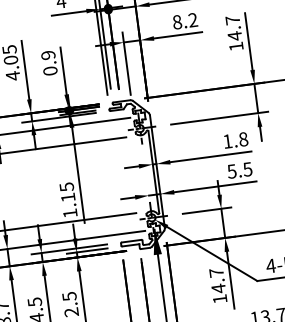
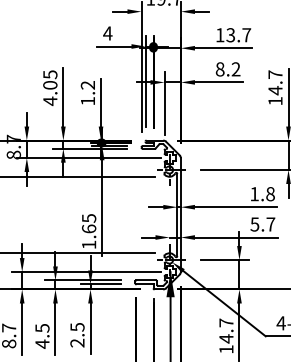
text: (48, 63) -> (87, 93), 0.9 -> 1.2
text: (247, 169) -> (270, 224), 5.5 -> 5.7
text: (68, 197) -> (89, 228), 1.15 -> 1.65

